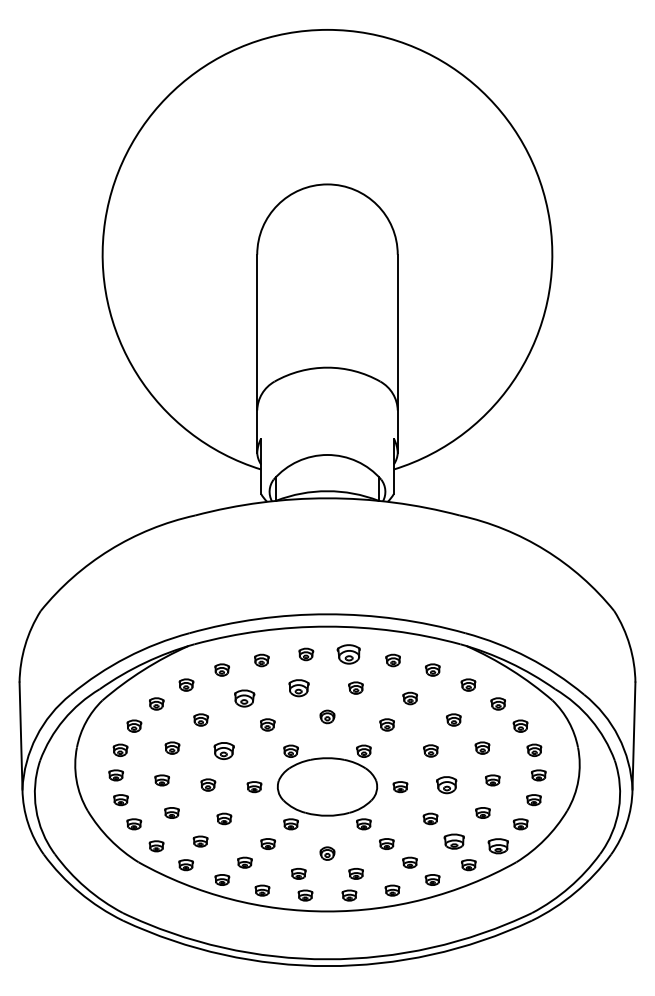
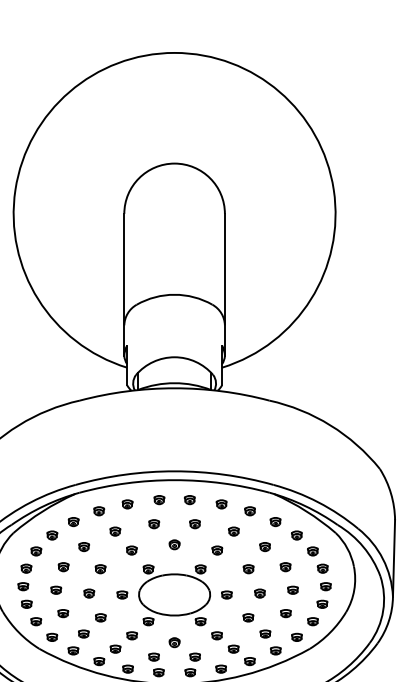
part: (348, 654) -> (189, 500), size x0.62
part: (298, 687) -> (153, 523), size x0.71
part: (244, 698) -> (115, 531), size x0.71
part: (223, 750) -> (100, 568), size x0.71
part: (446, 784) -> (259, 593), size x0.71
part: (454, 841) -> (265, 633), size x0.71
part: (498, 846) -> (297, 637), size x0.71

